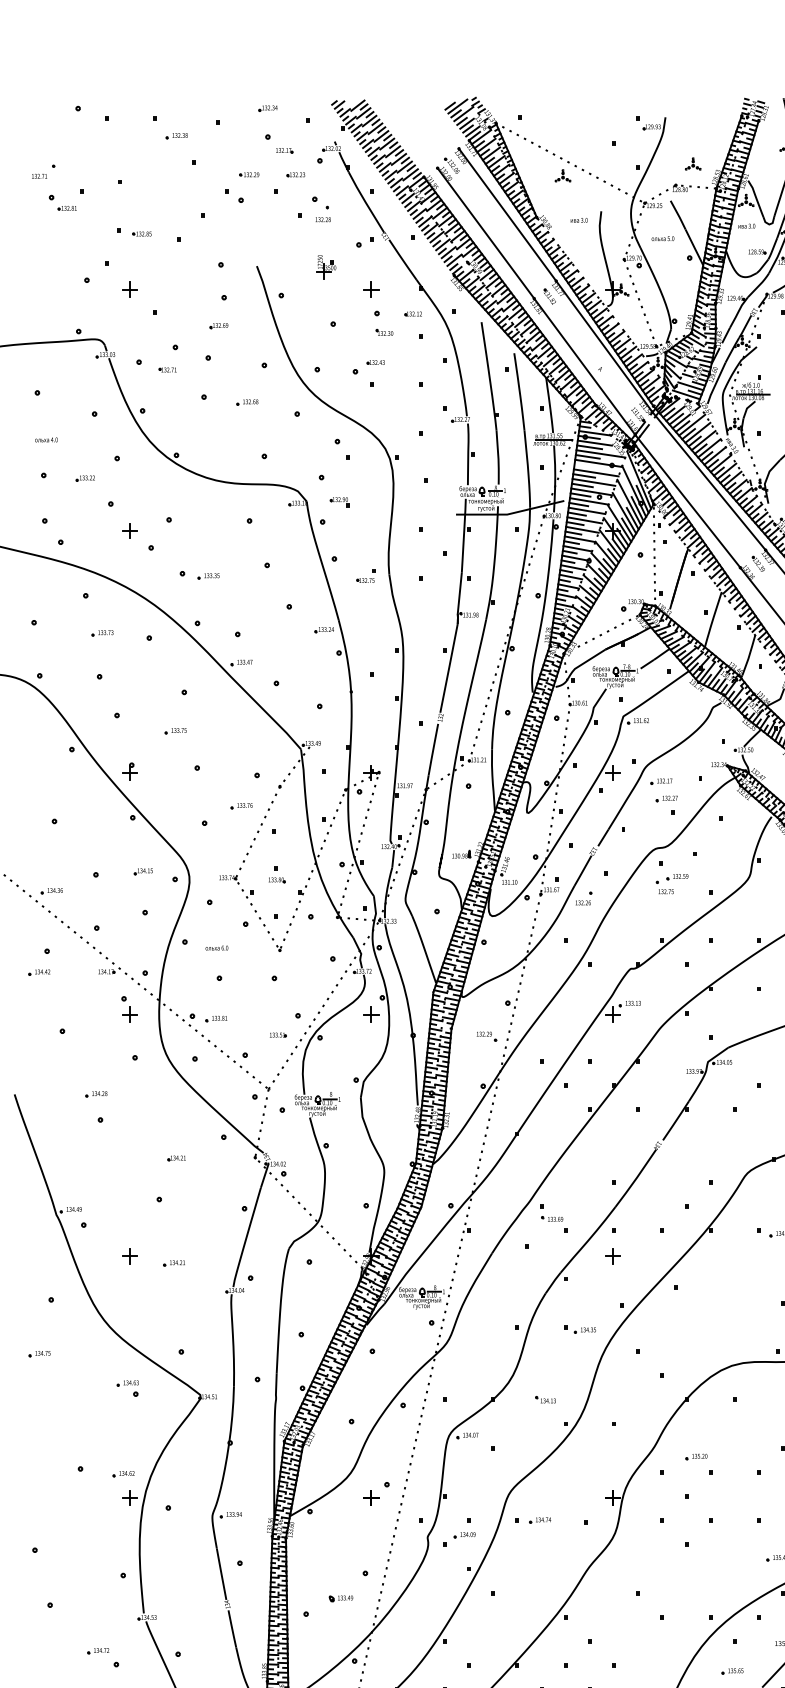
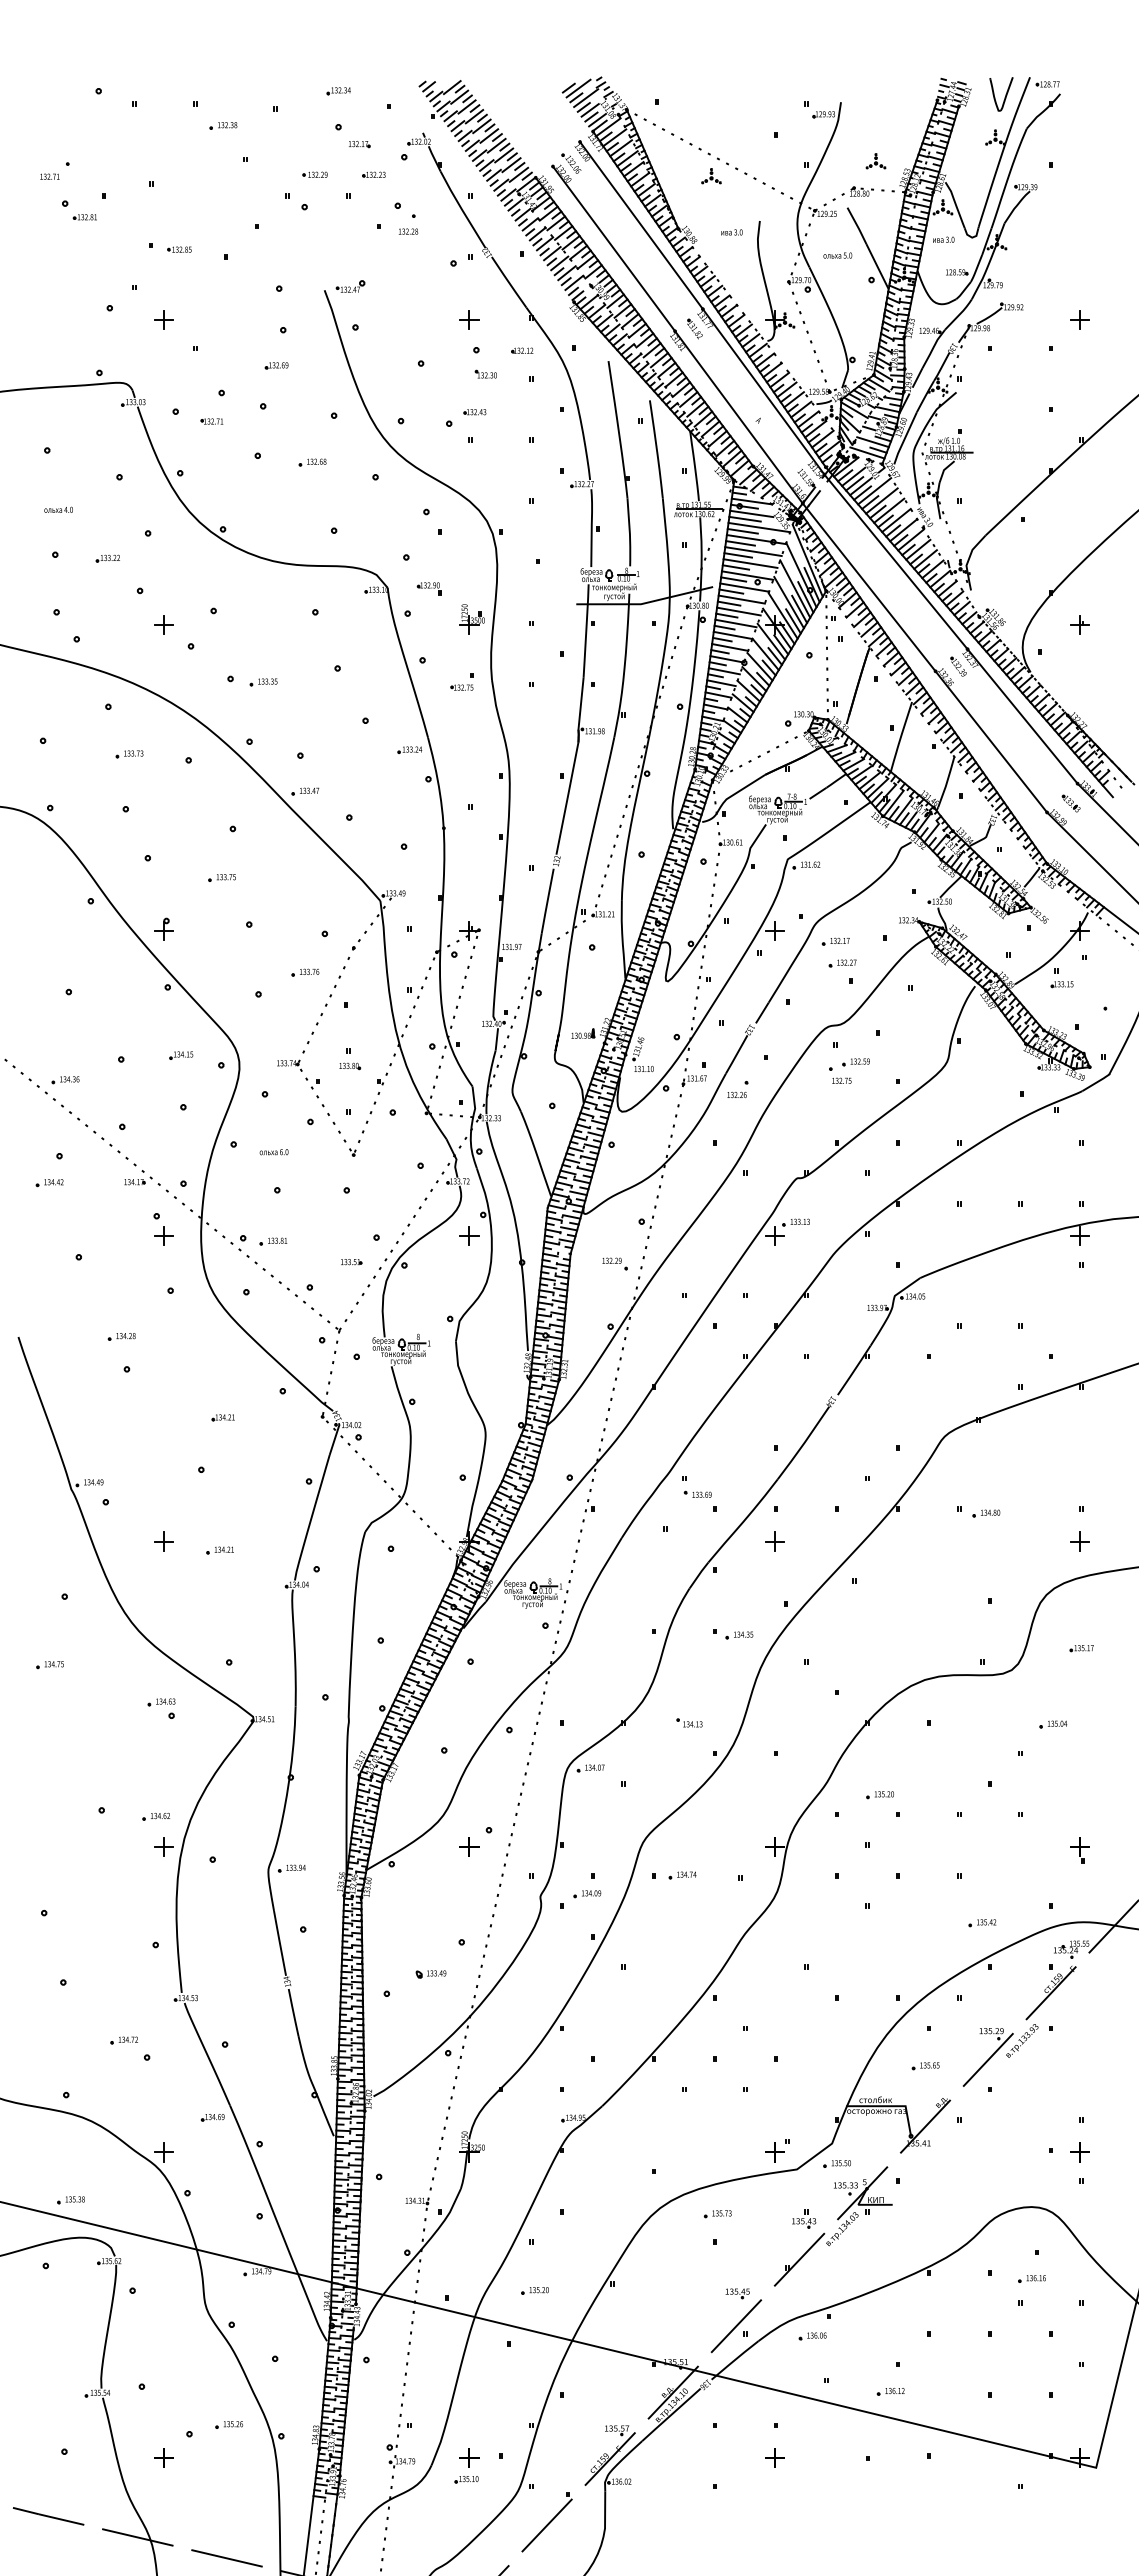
part: (277, 263) -> (350, 286), added
part: (325, 267) -> (471, 619), moved
line: (585, 466) -> (740, 543), added

